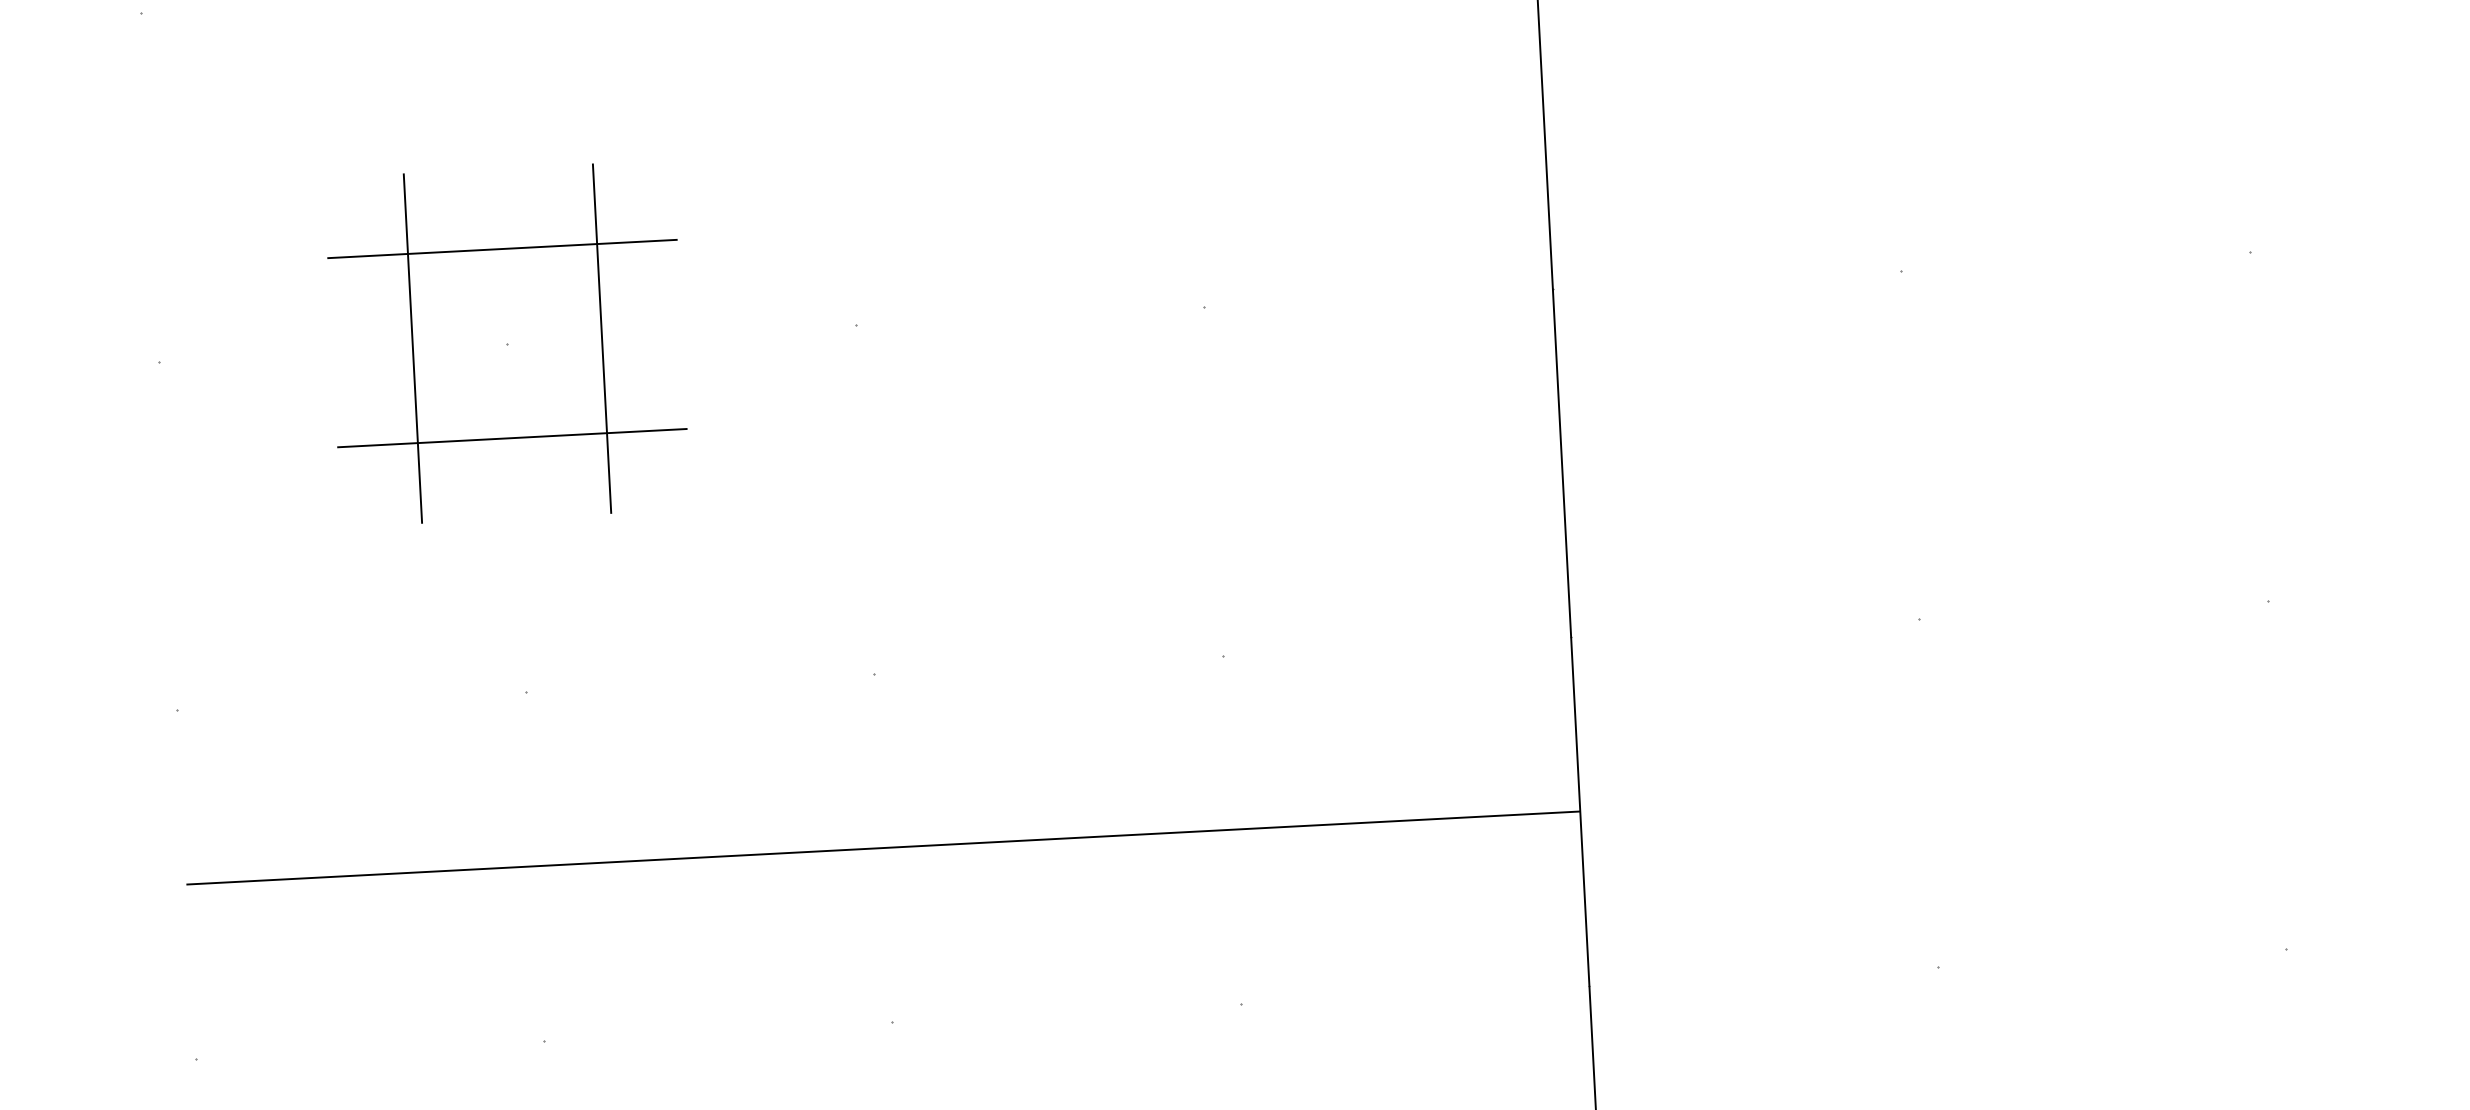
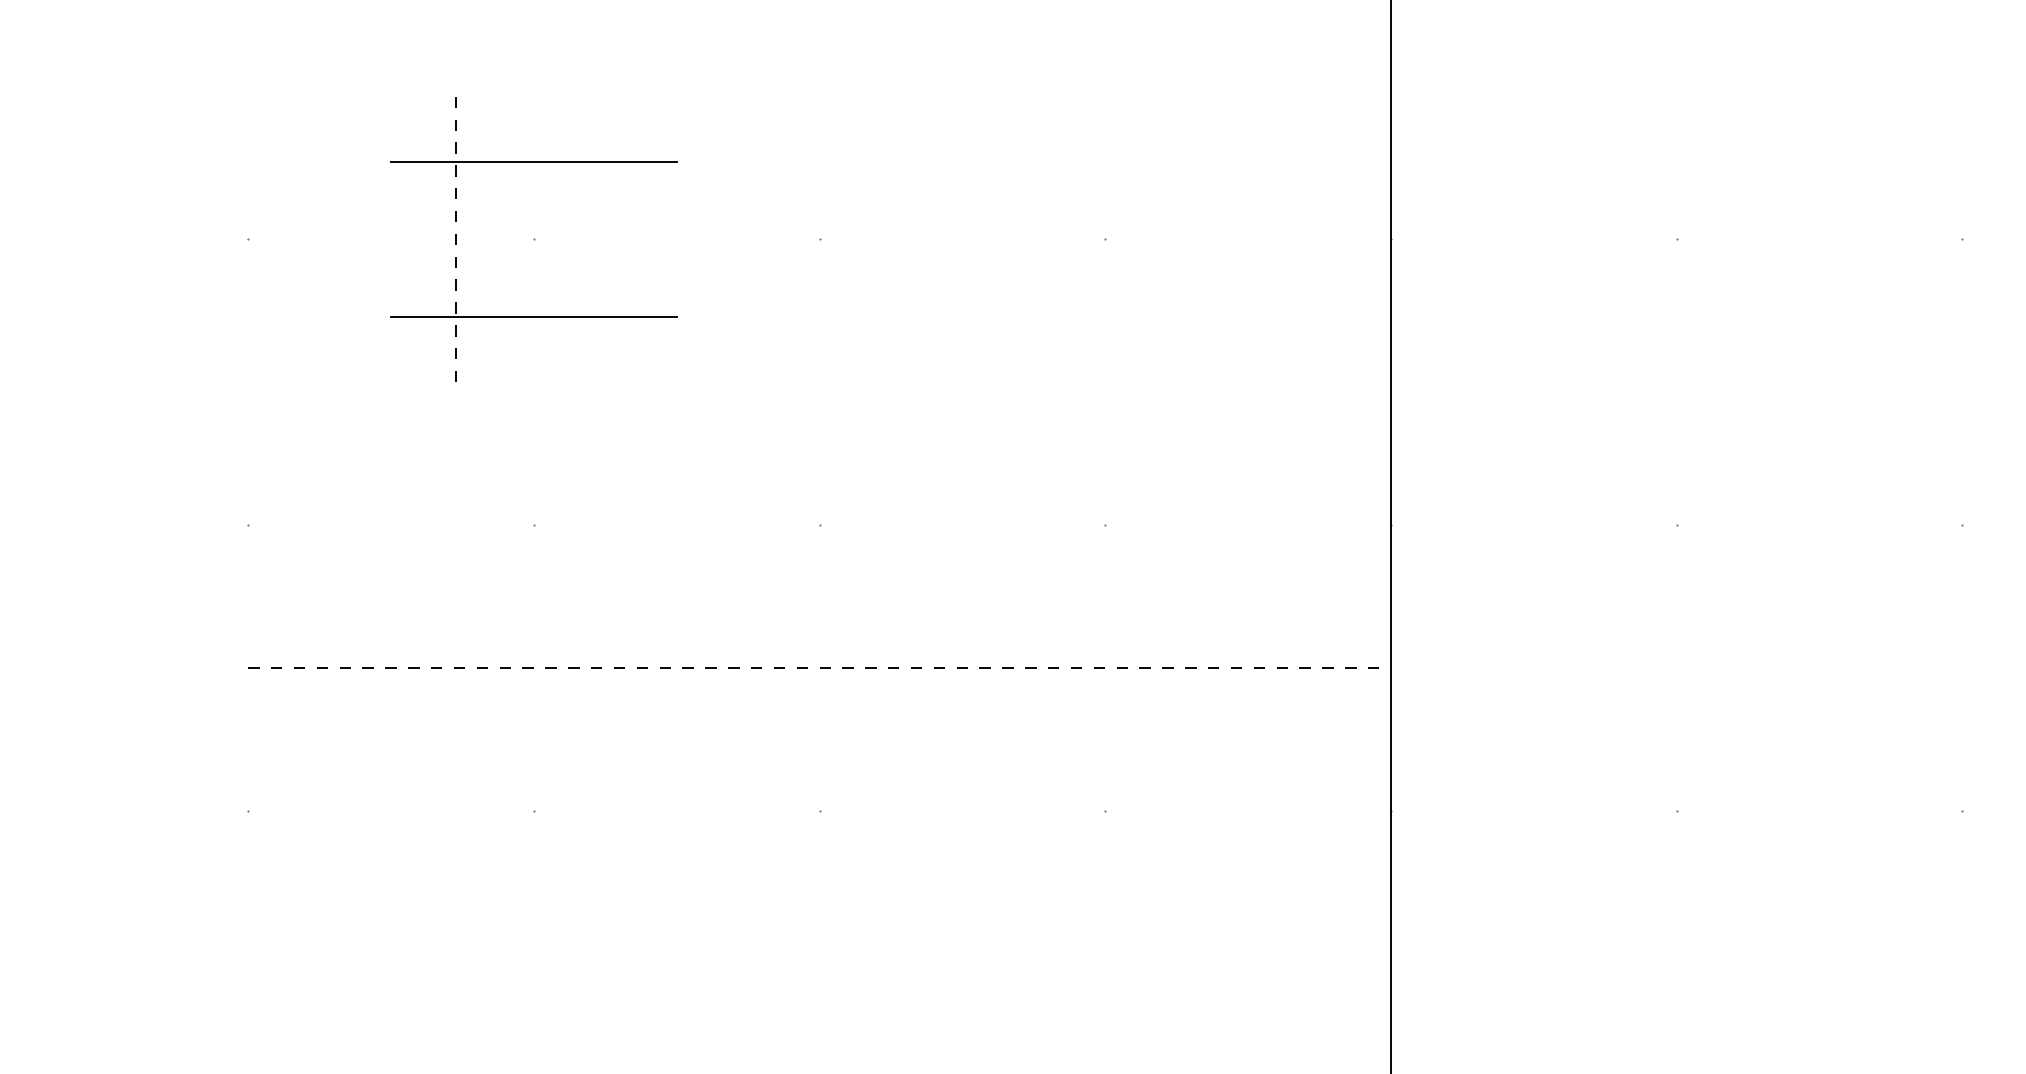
line: (602, 338) -> (611, 239), removed
line: (413, 348) -> (456, 239), solid -> dashed
line: (884, 847) -> (820, 667), solid -> dashed

